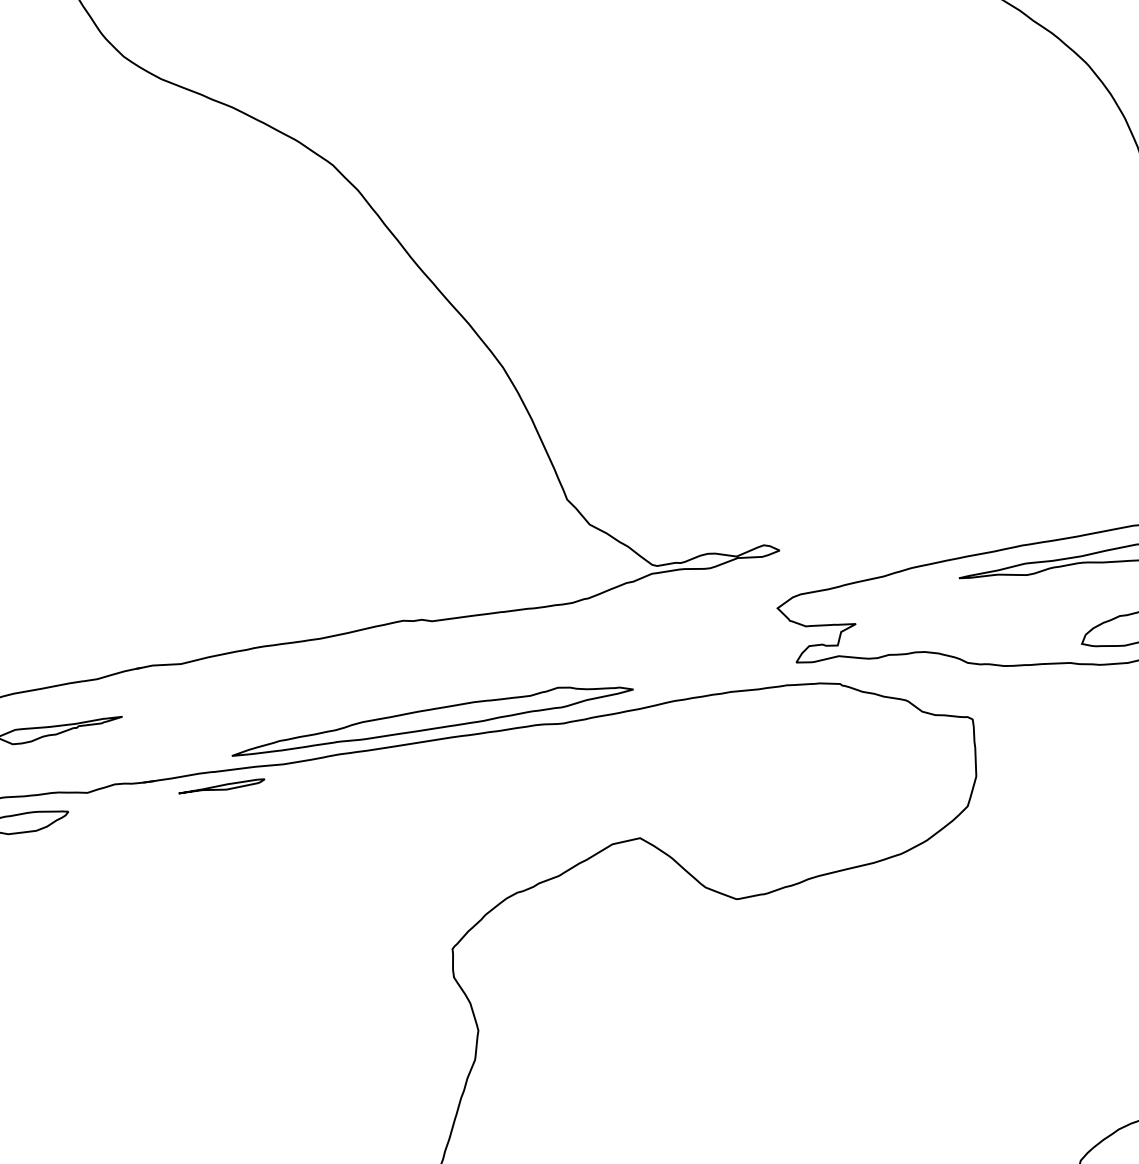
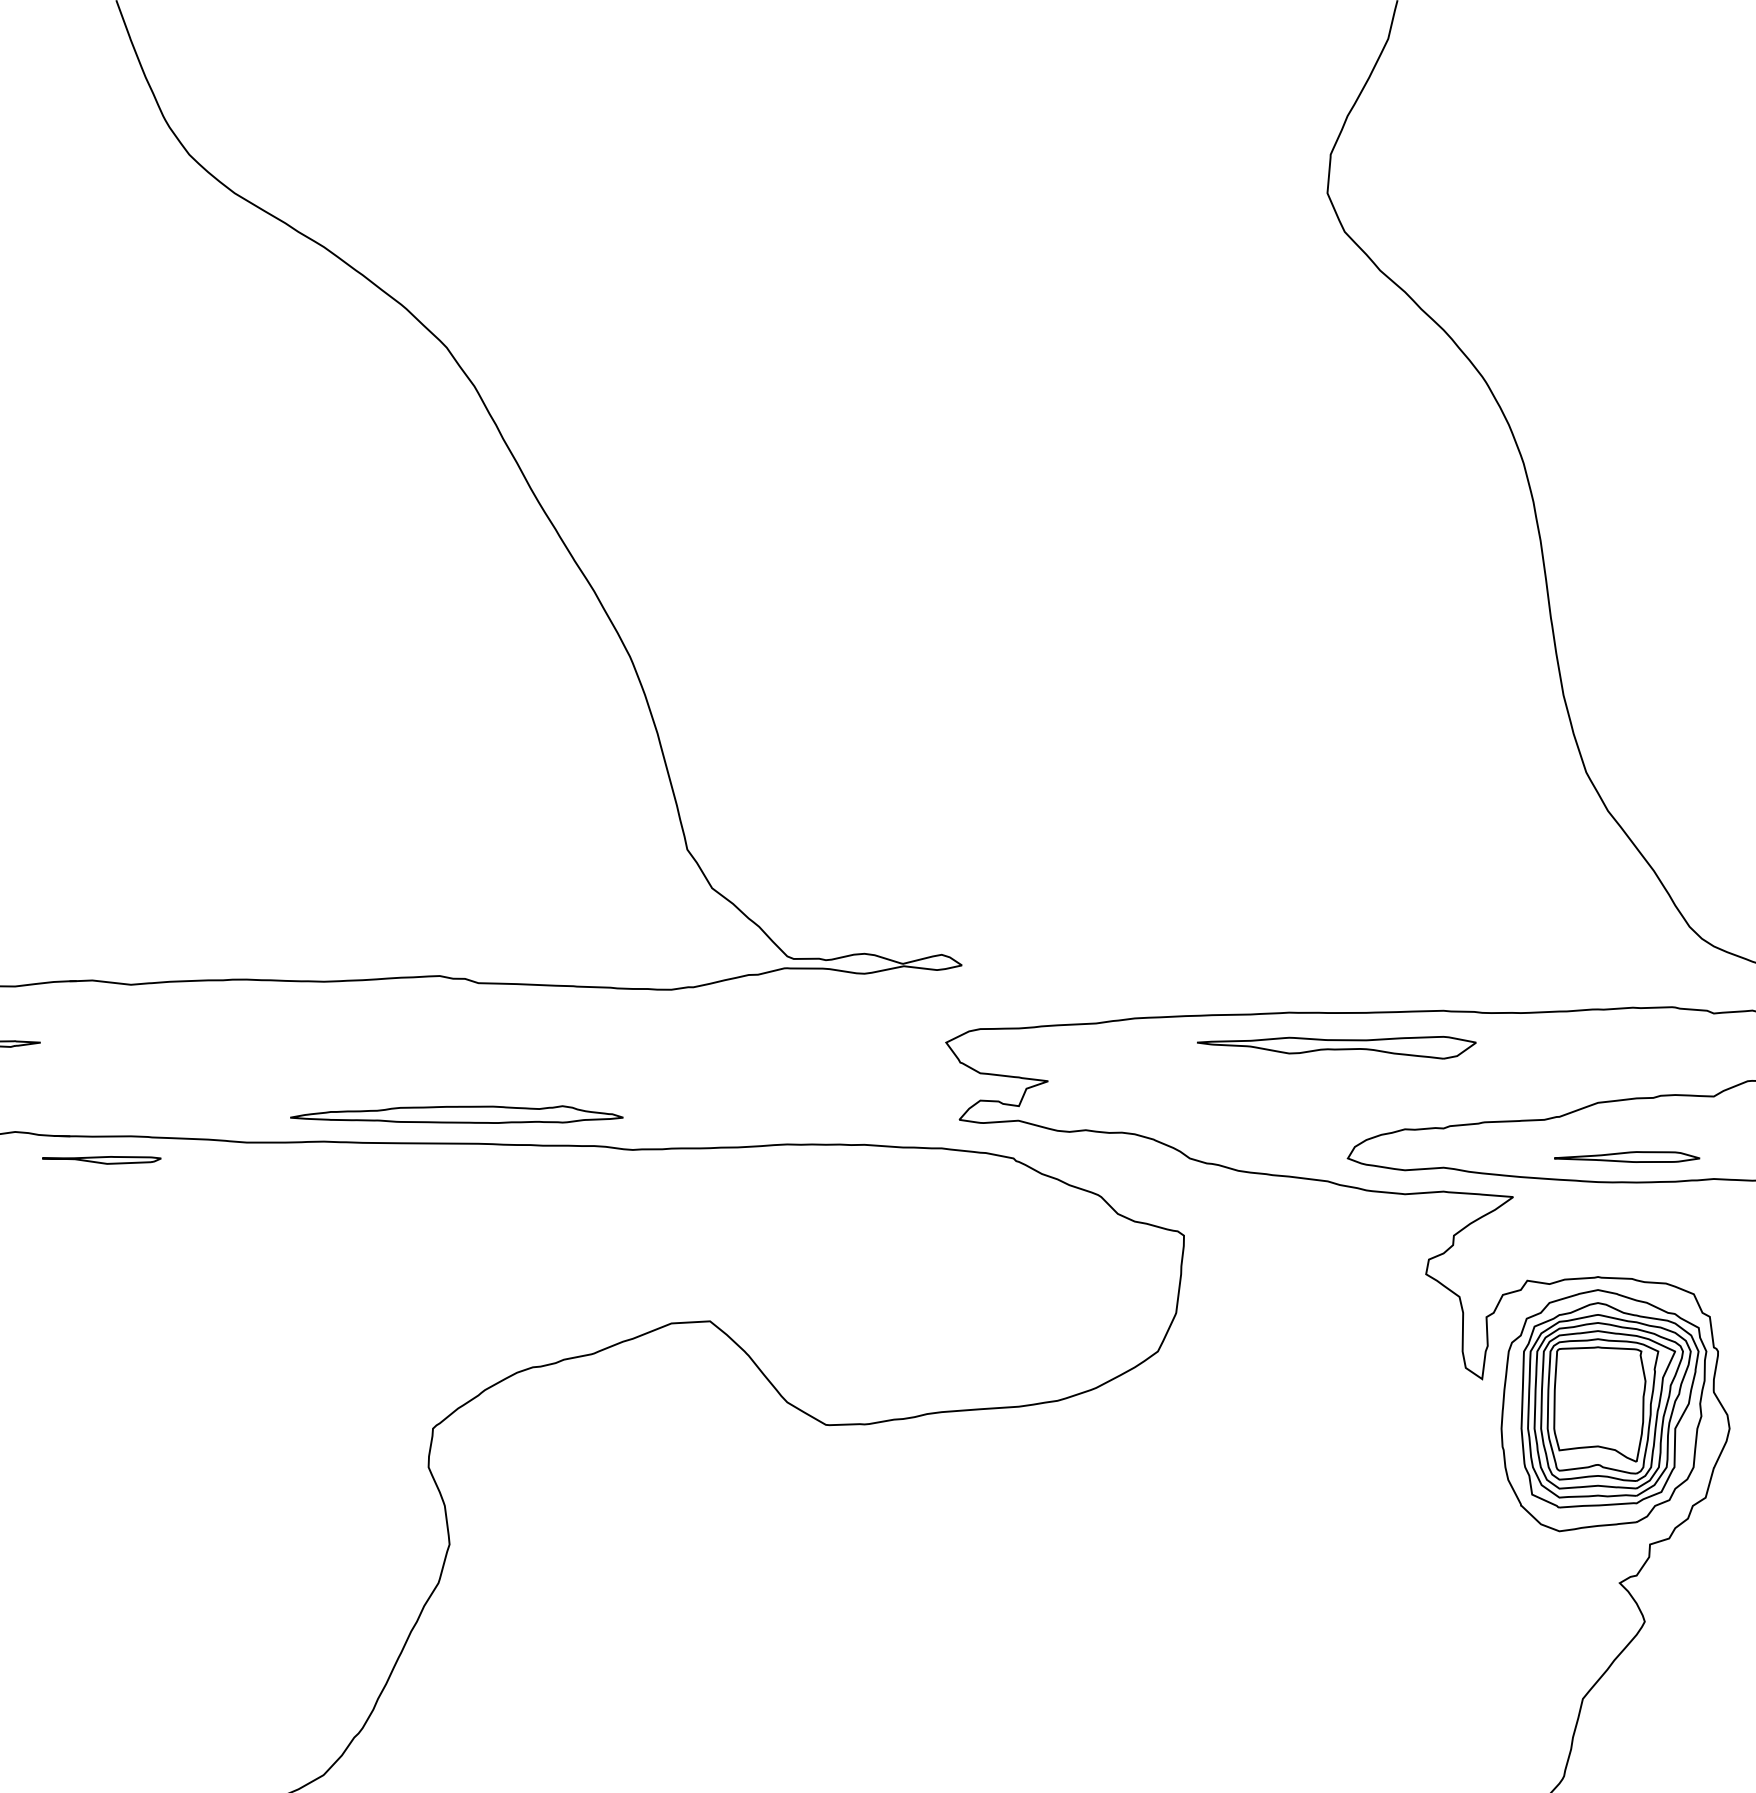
part: (431, 718) -> (456, 1114), size x0.6
part: (221, 787) -> (101, 1160), moved

